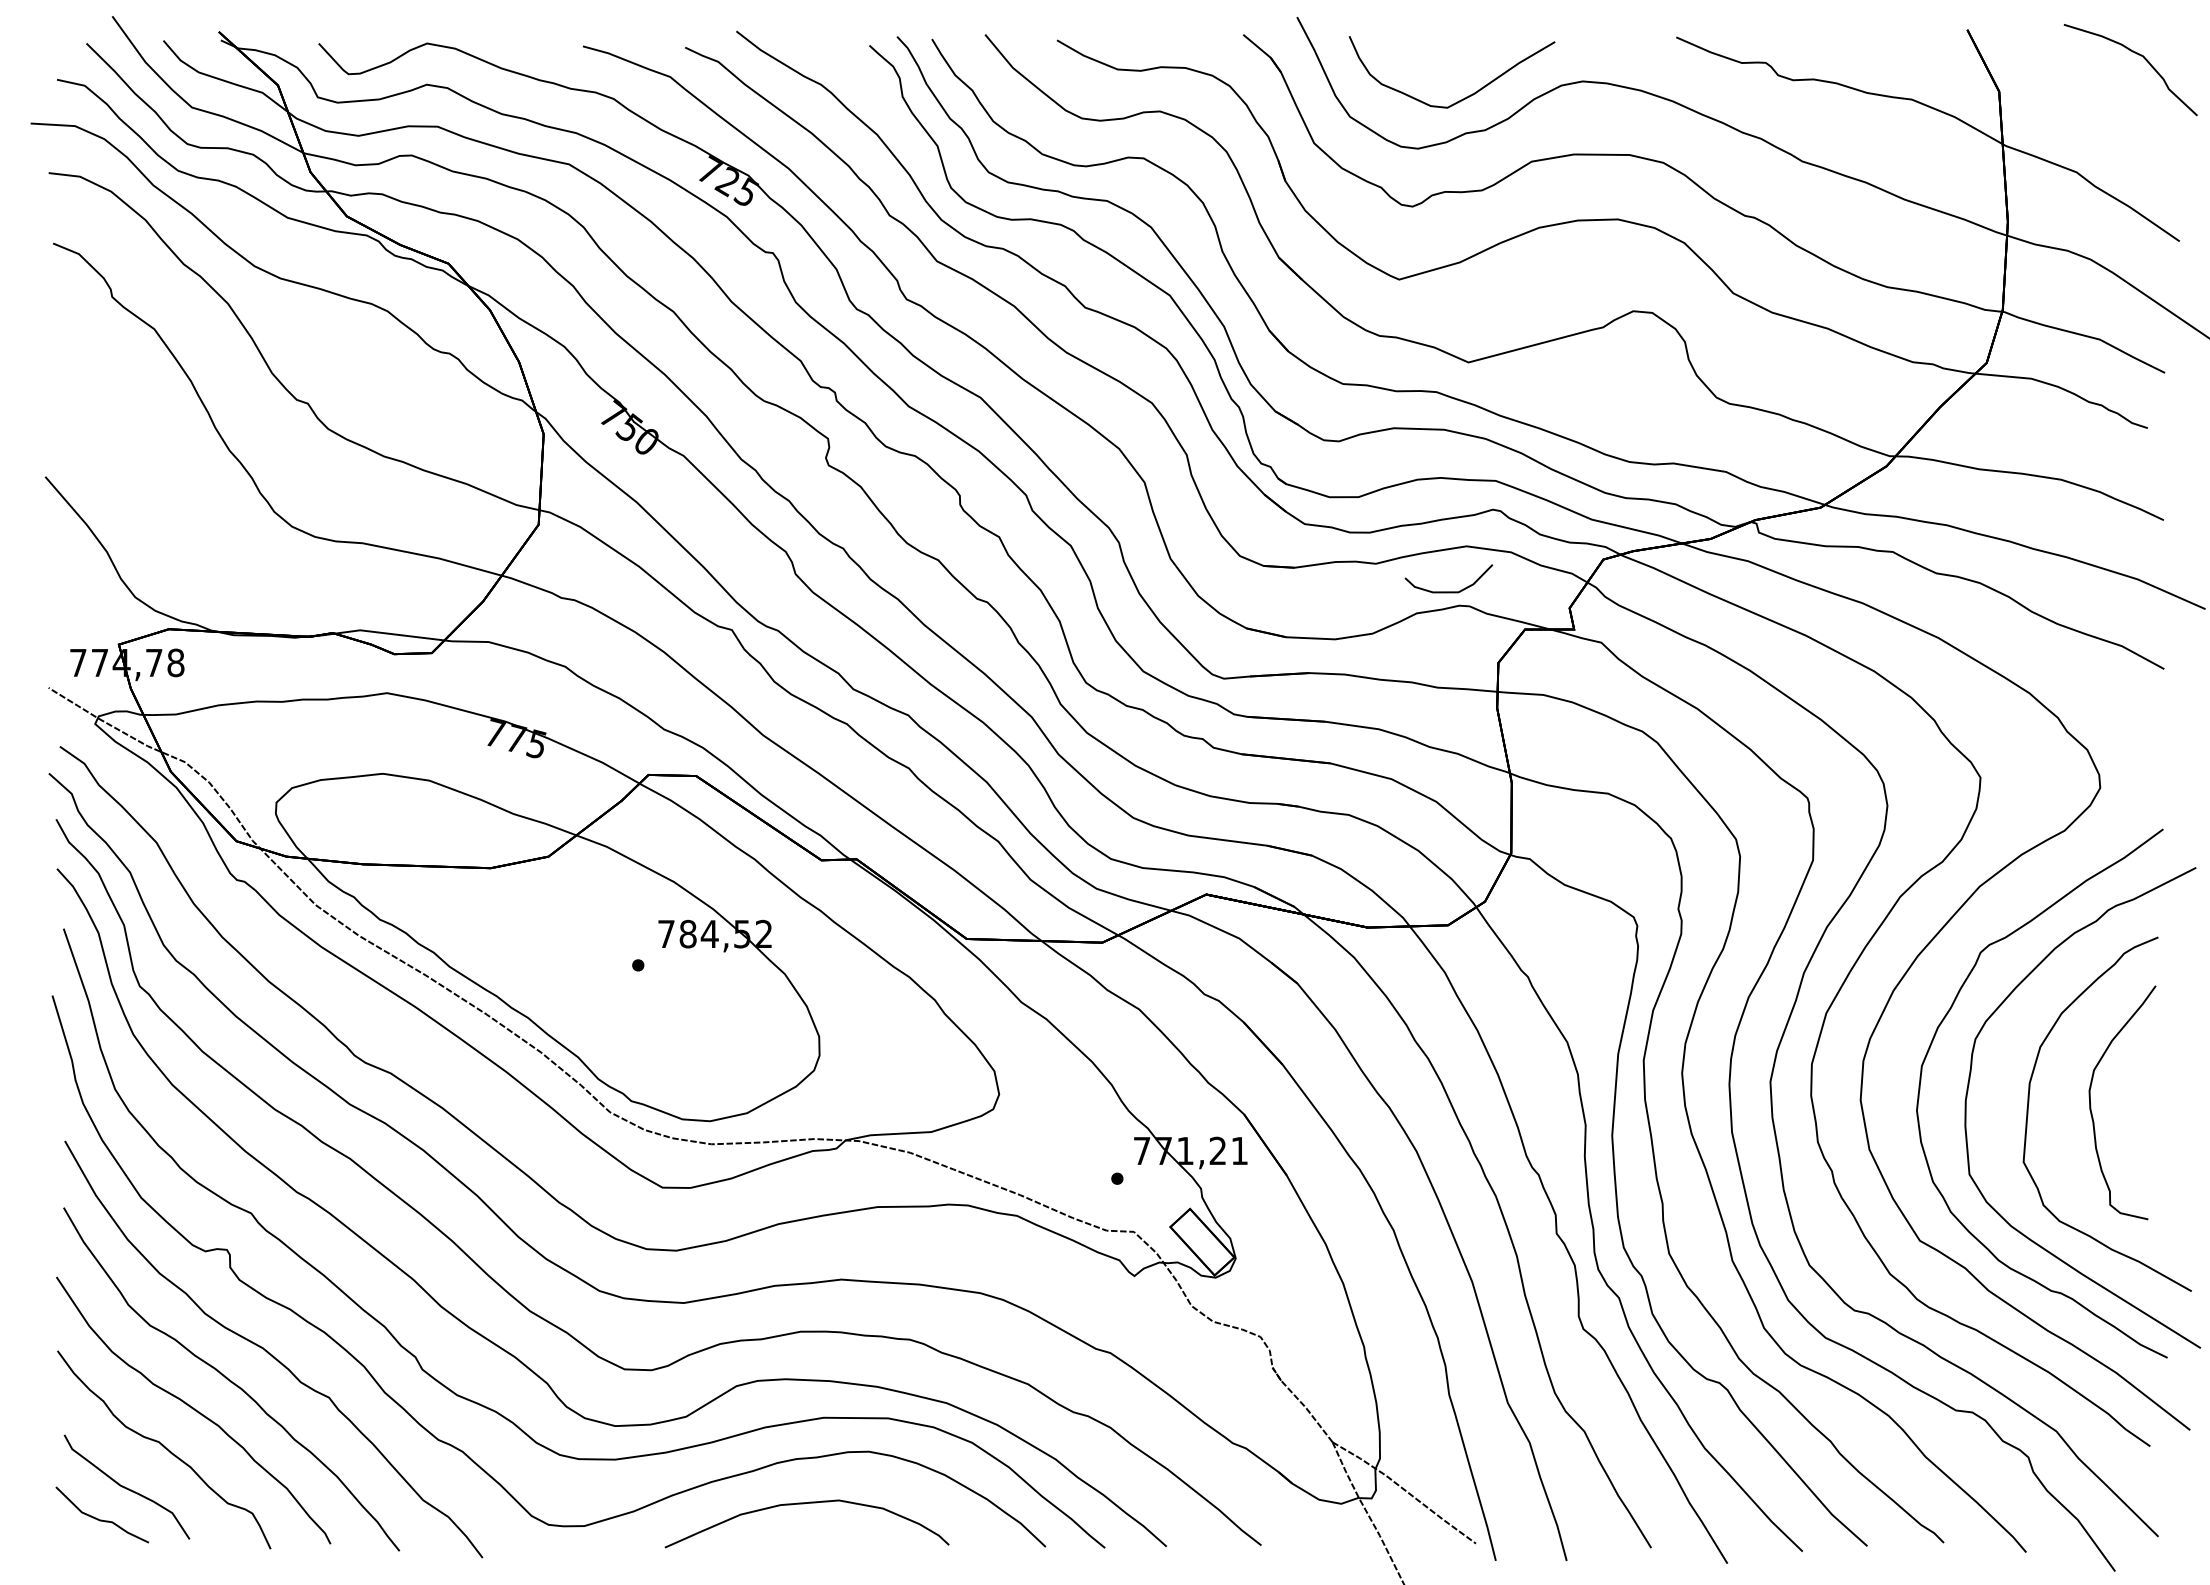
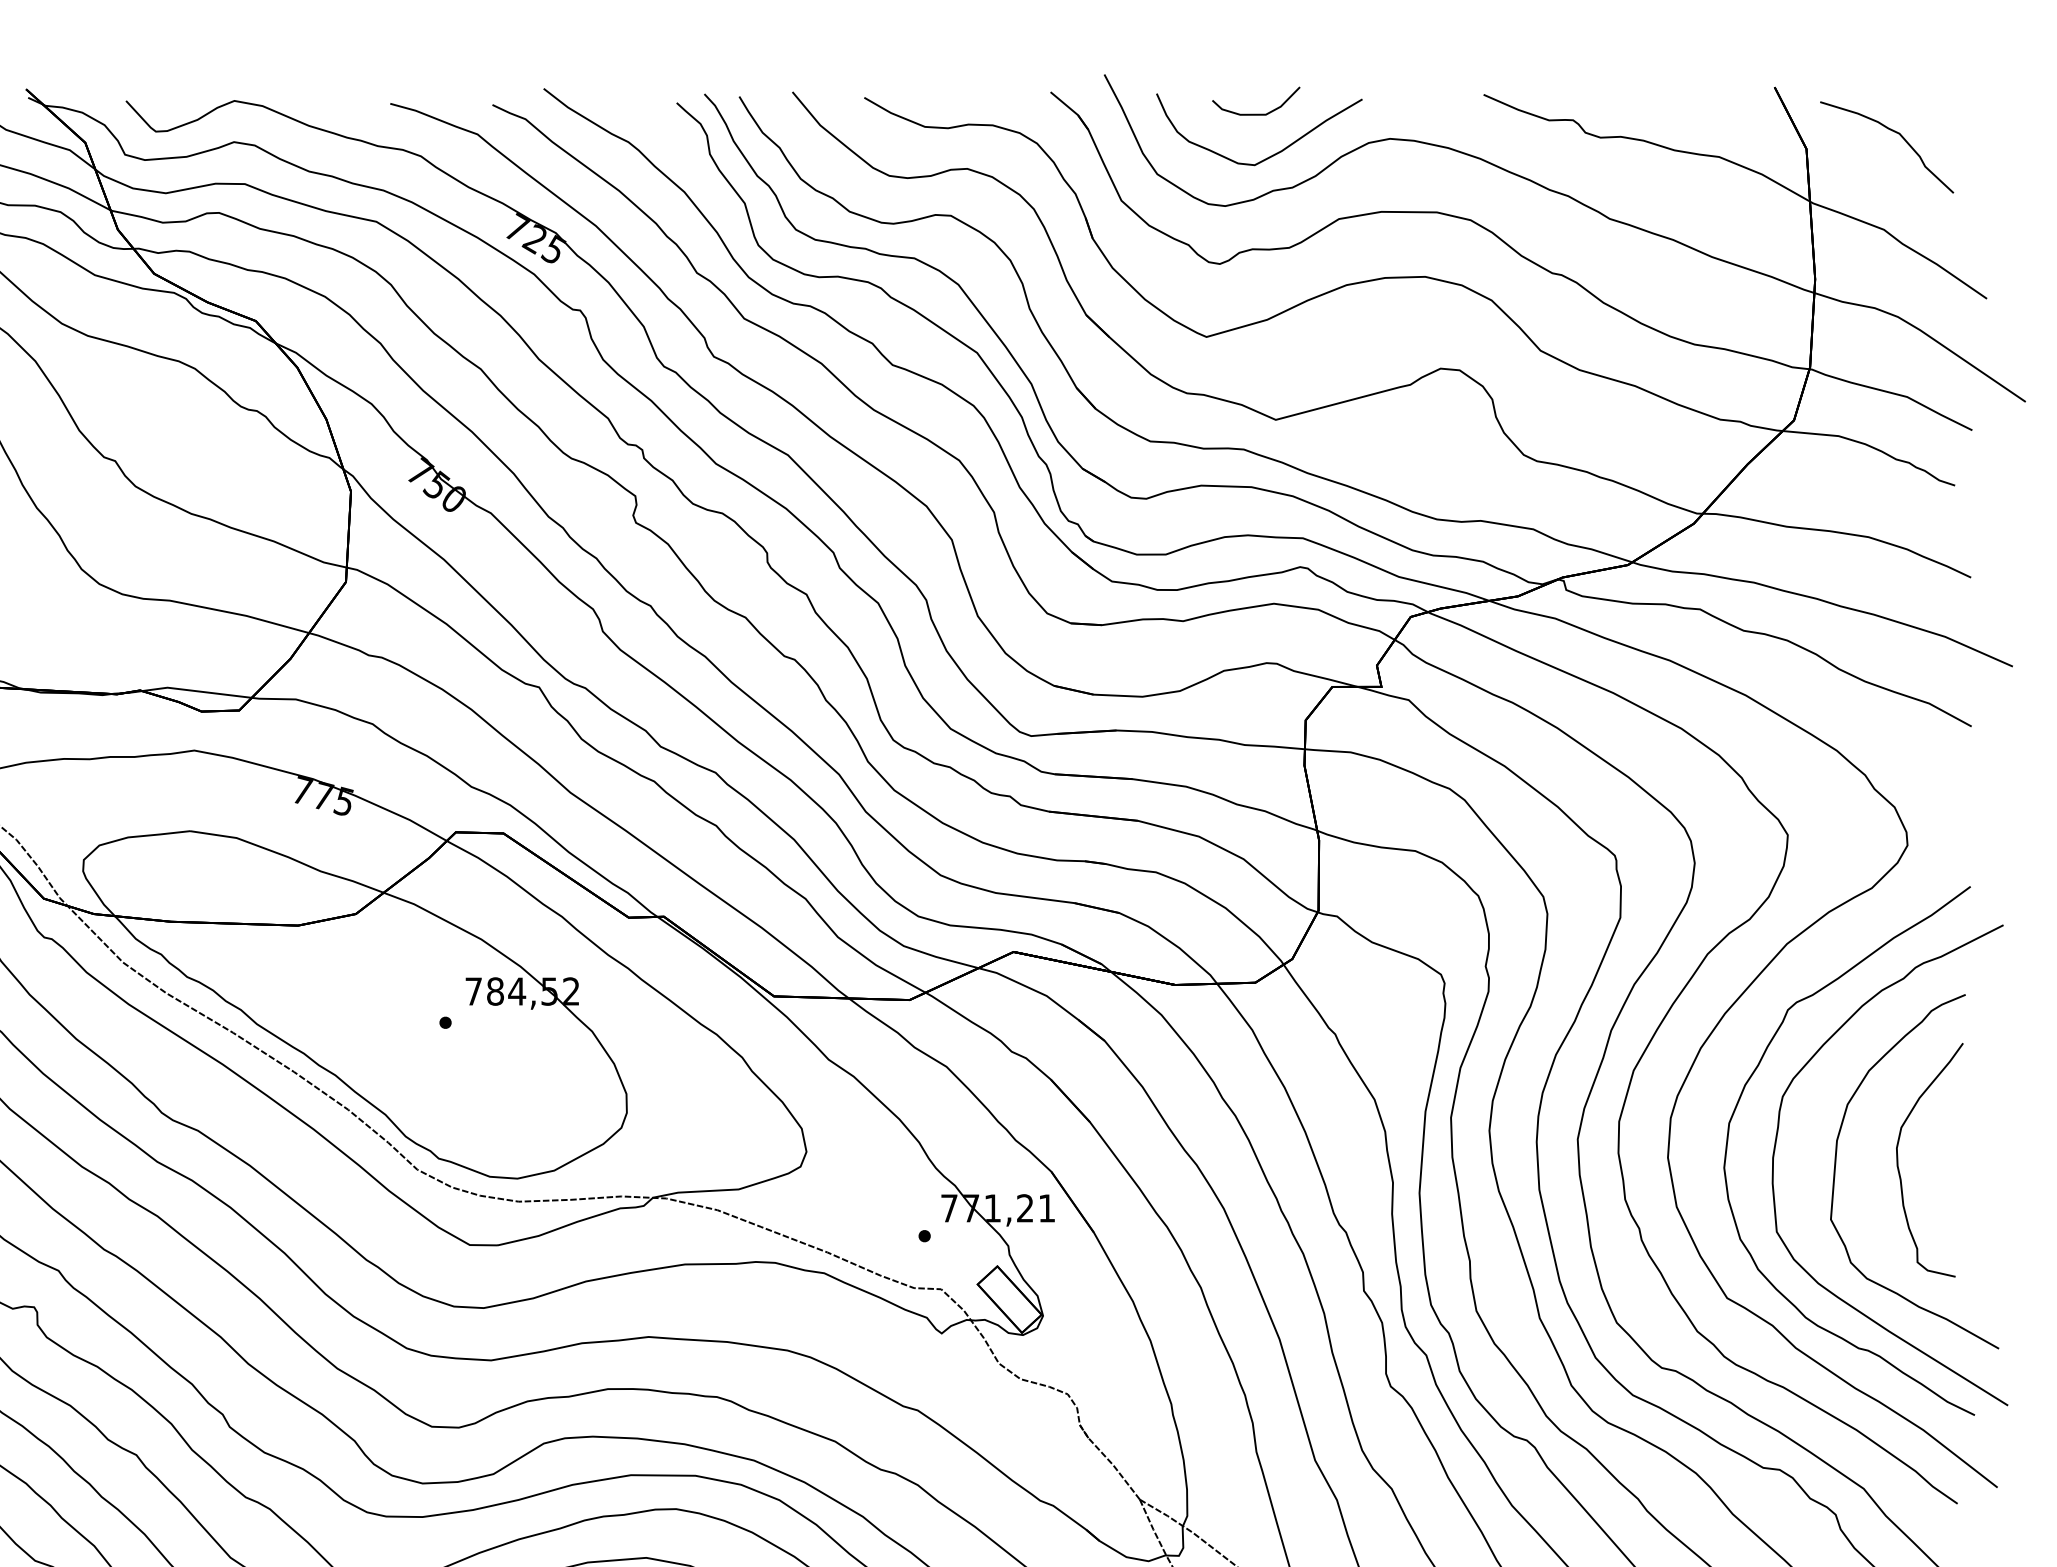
curve: (2138, 55) -> (1894, 132), moved
curve: (1448, 591) -> (1255, 113), moved

